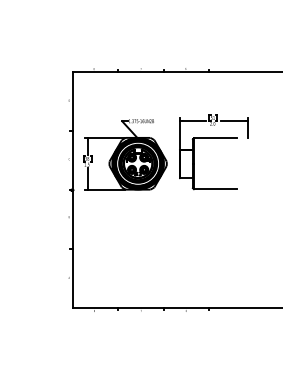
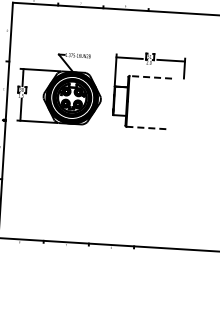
line: (214, 138) -> (150, 77), solid -> dashed
line: (215, 189) -> (147, 128), solid -> dashed

